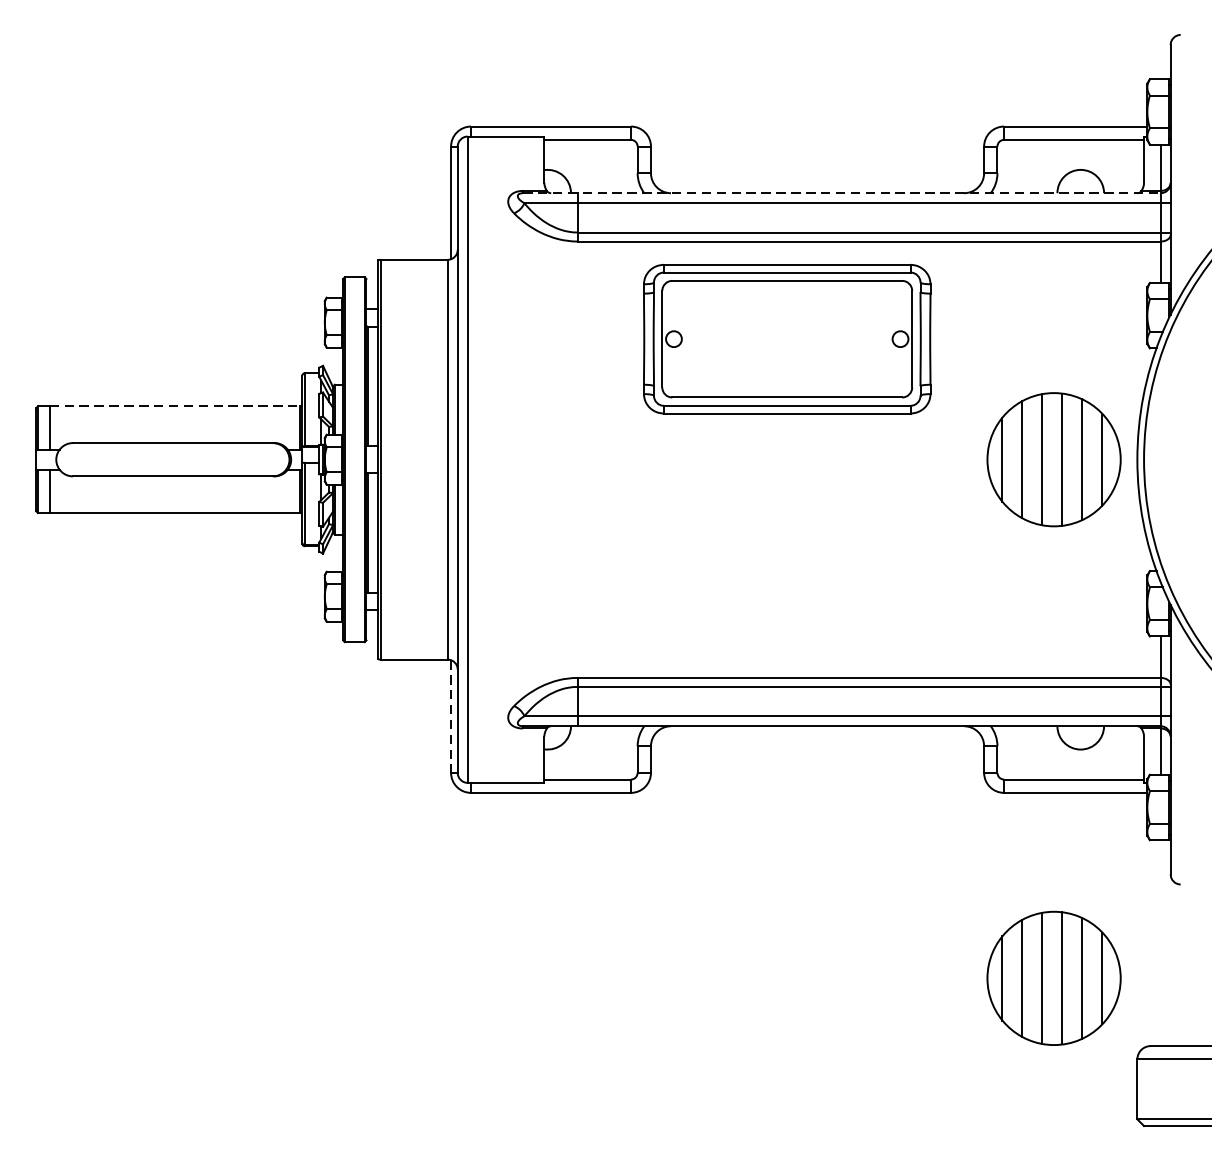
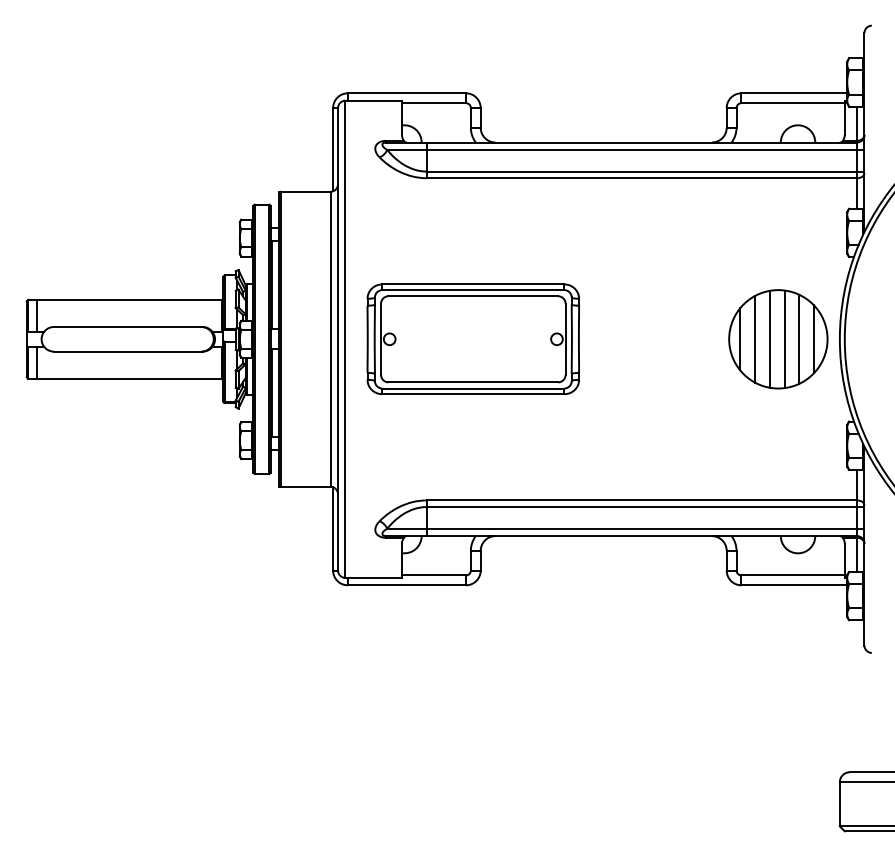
line: (843, 193) -> (622, 142), dashed -> solid
part: (786, 339) -> (472, 339), moved
line: (175, 405) -> (129, 299), dashed -> solid
line: (451, 715) -> (333, 528), dashed -> solid
part: (1054, 978) -> (778, 722), removed

